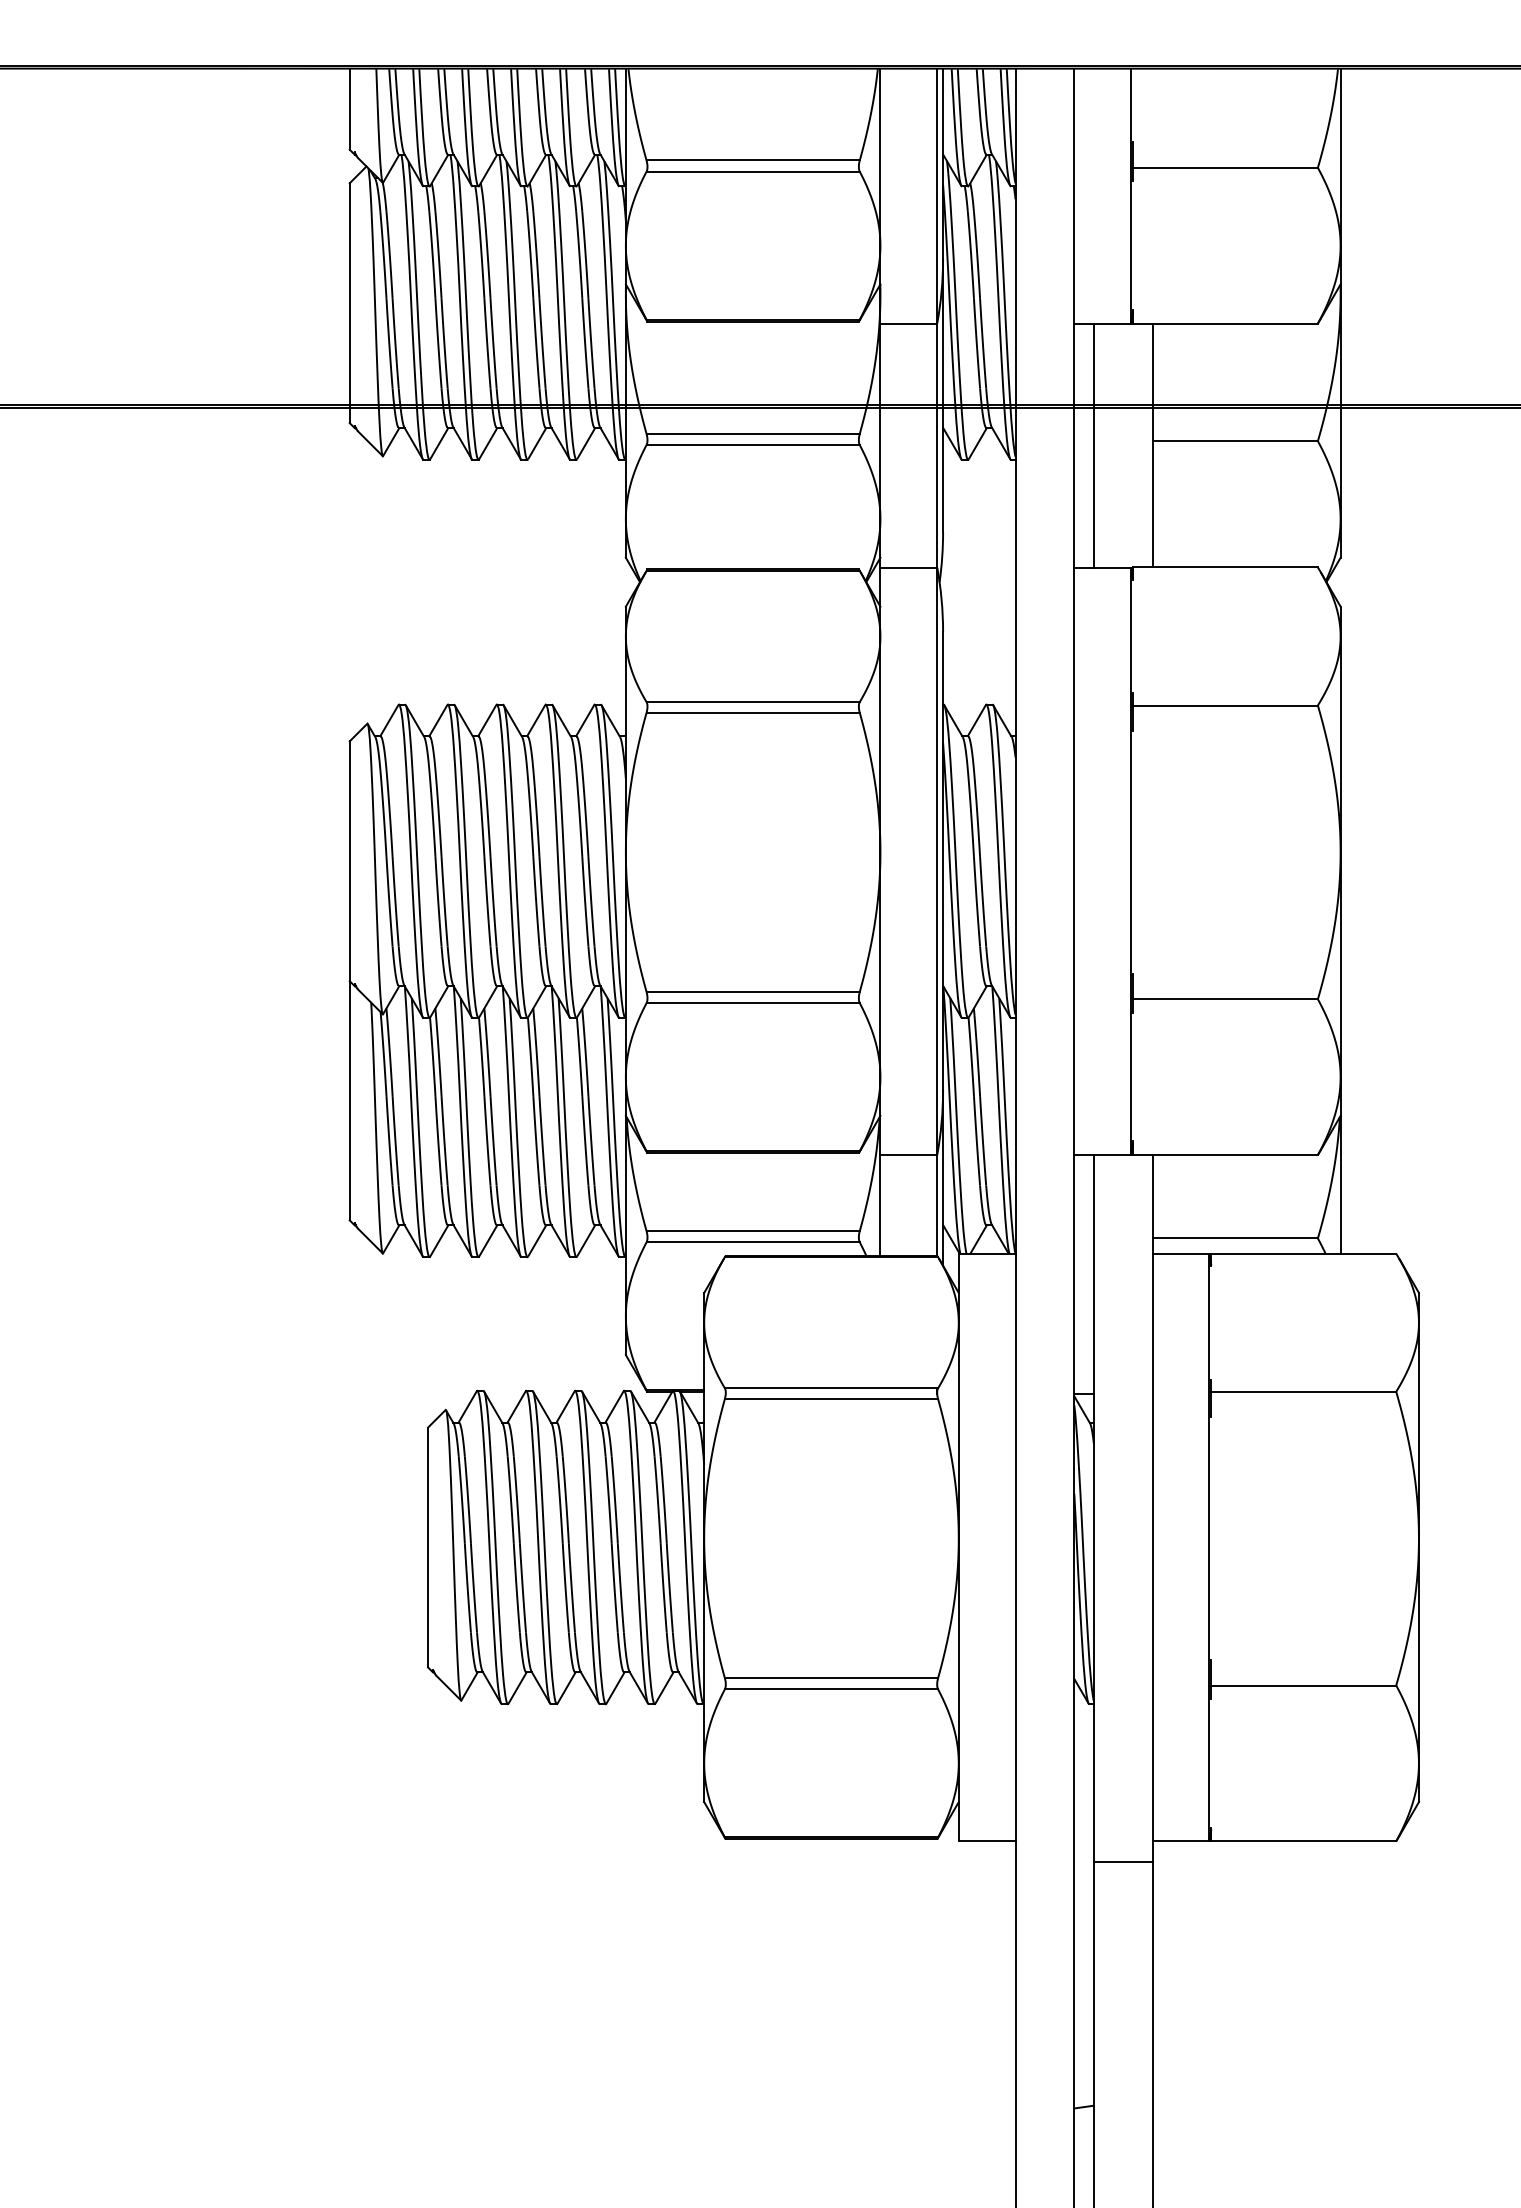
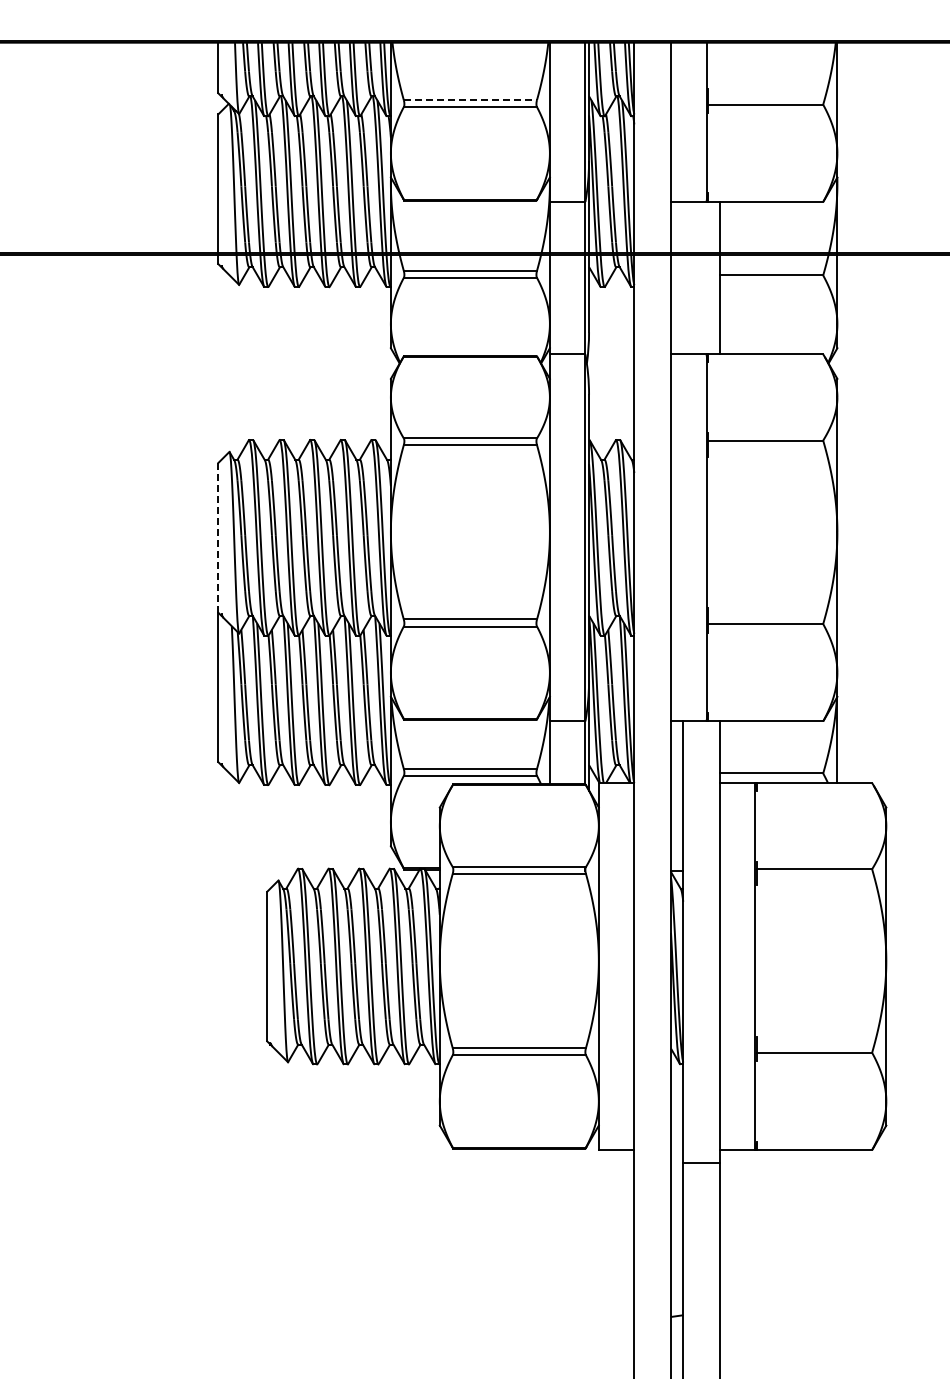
line: (753, 161) -> (470, 100), solid -> dashed
line: (1094, 444) -> (683, 277), removed
line: (349, 860) -> (218, 537), solid -> dashed

